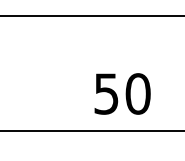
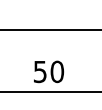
text: (121, 93) -> (48, 71), moved

